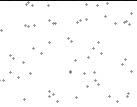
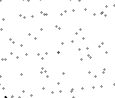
part: (82, 21) -> (67, 12), size x1.67
part: (30, 26) -> (26, 16), size x1.67
part: (50, 75) -> (42, 55), added
part: (90, 79) -> (84, 53), moved

